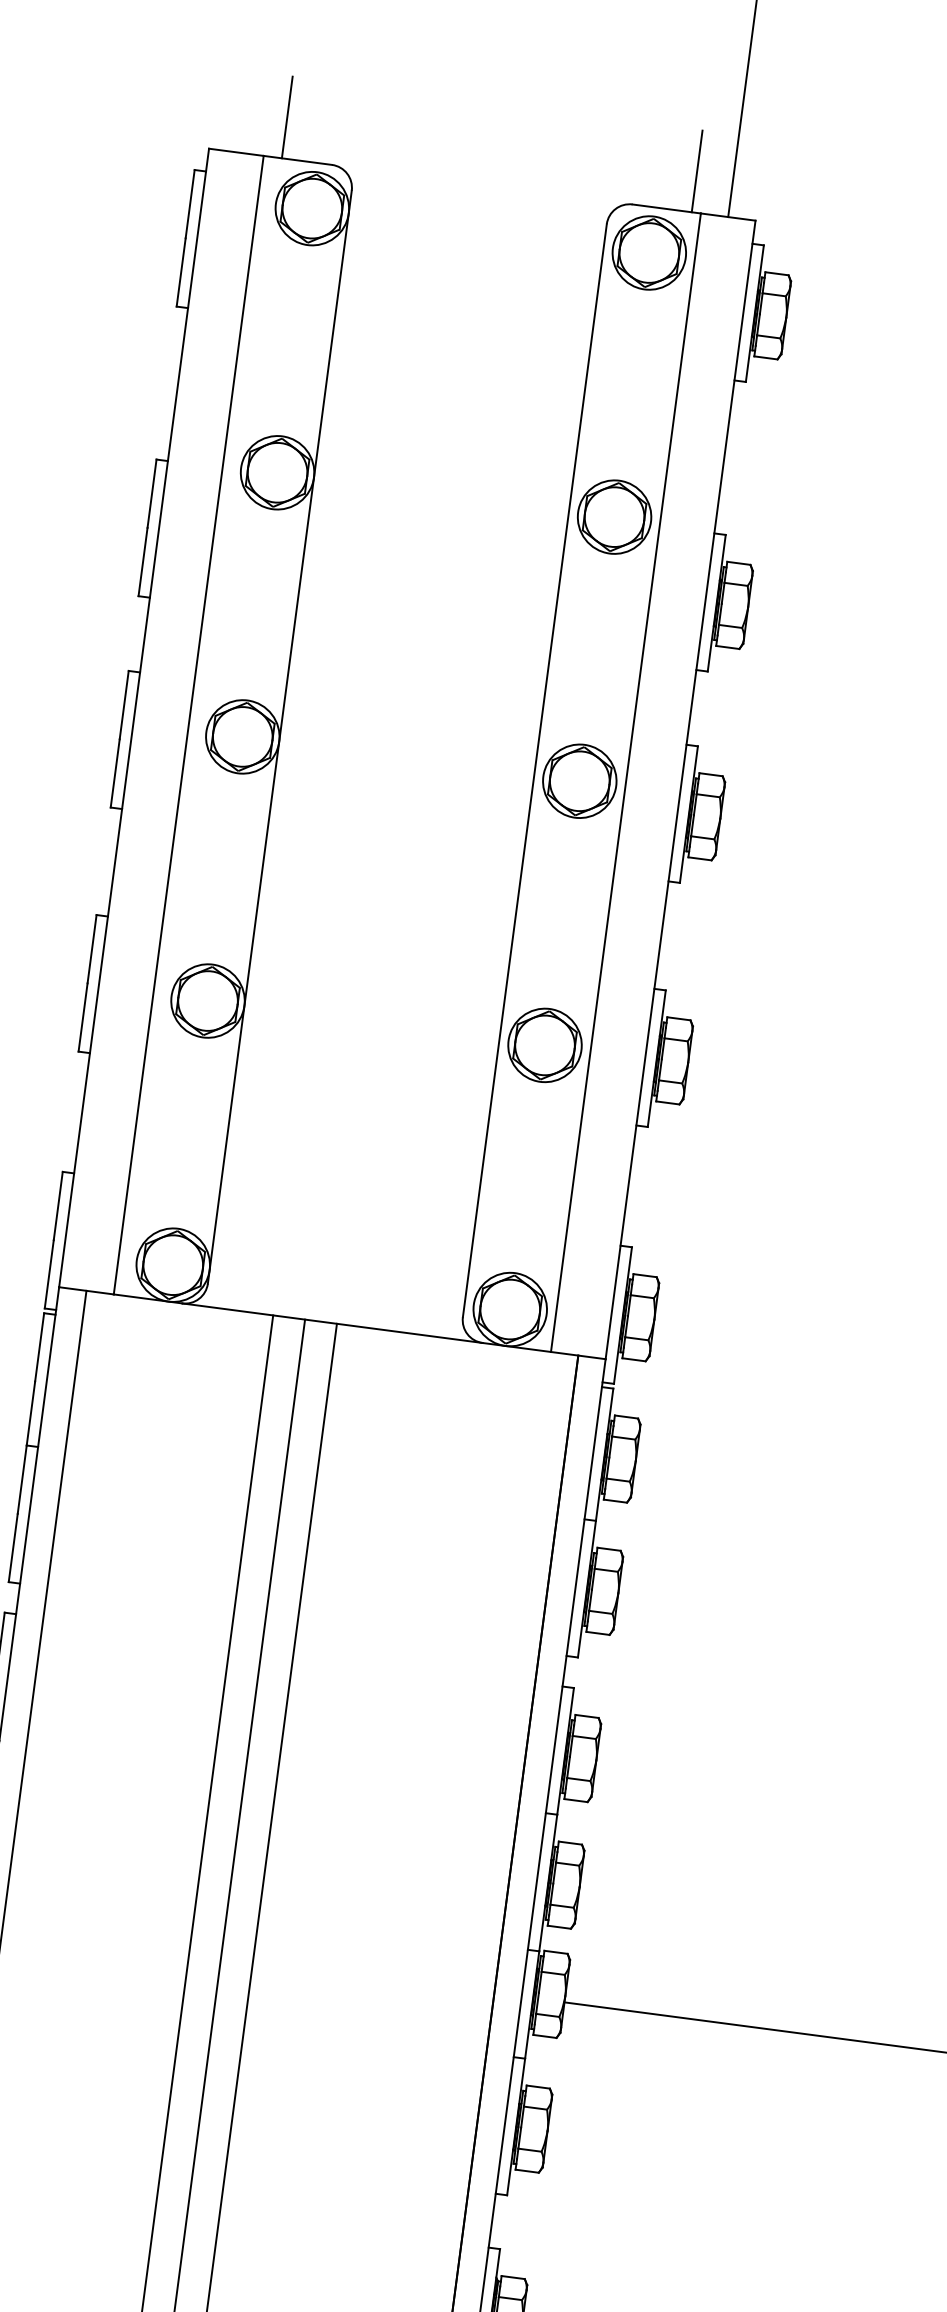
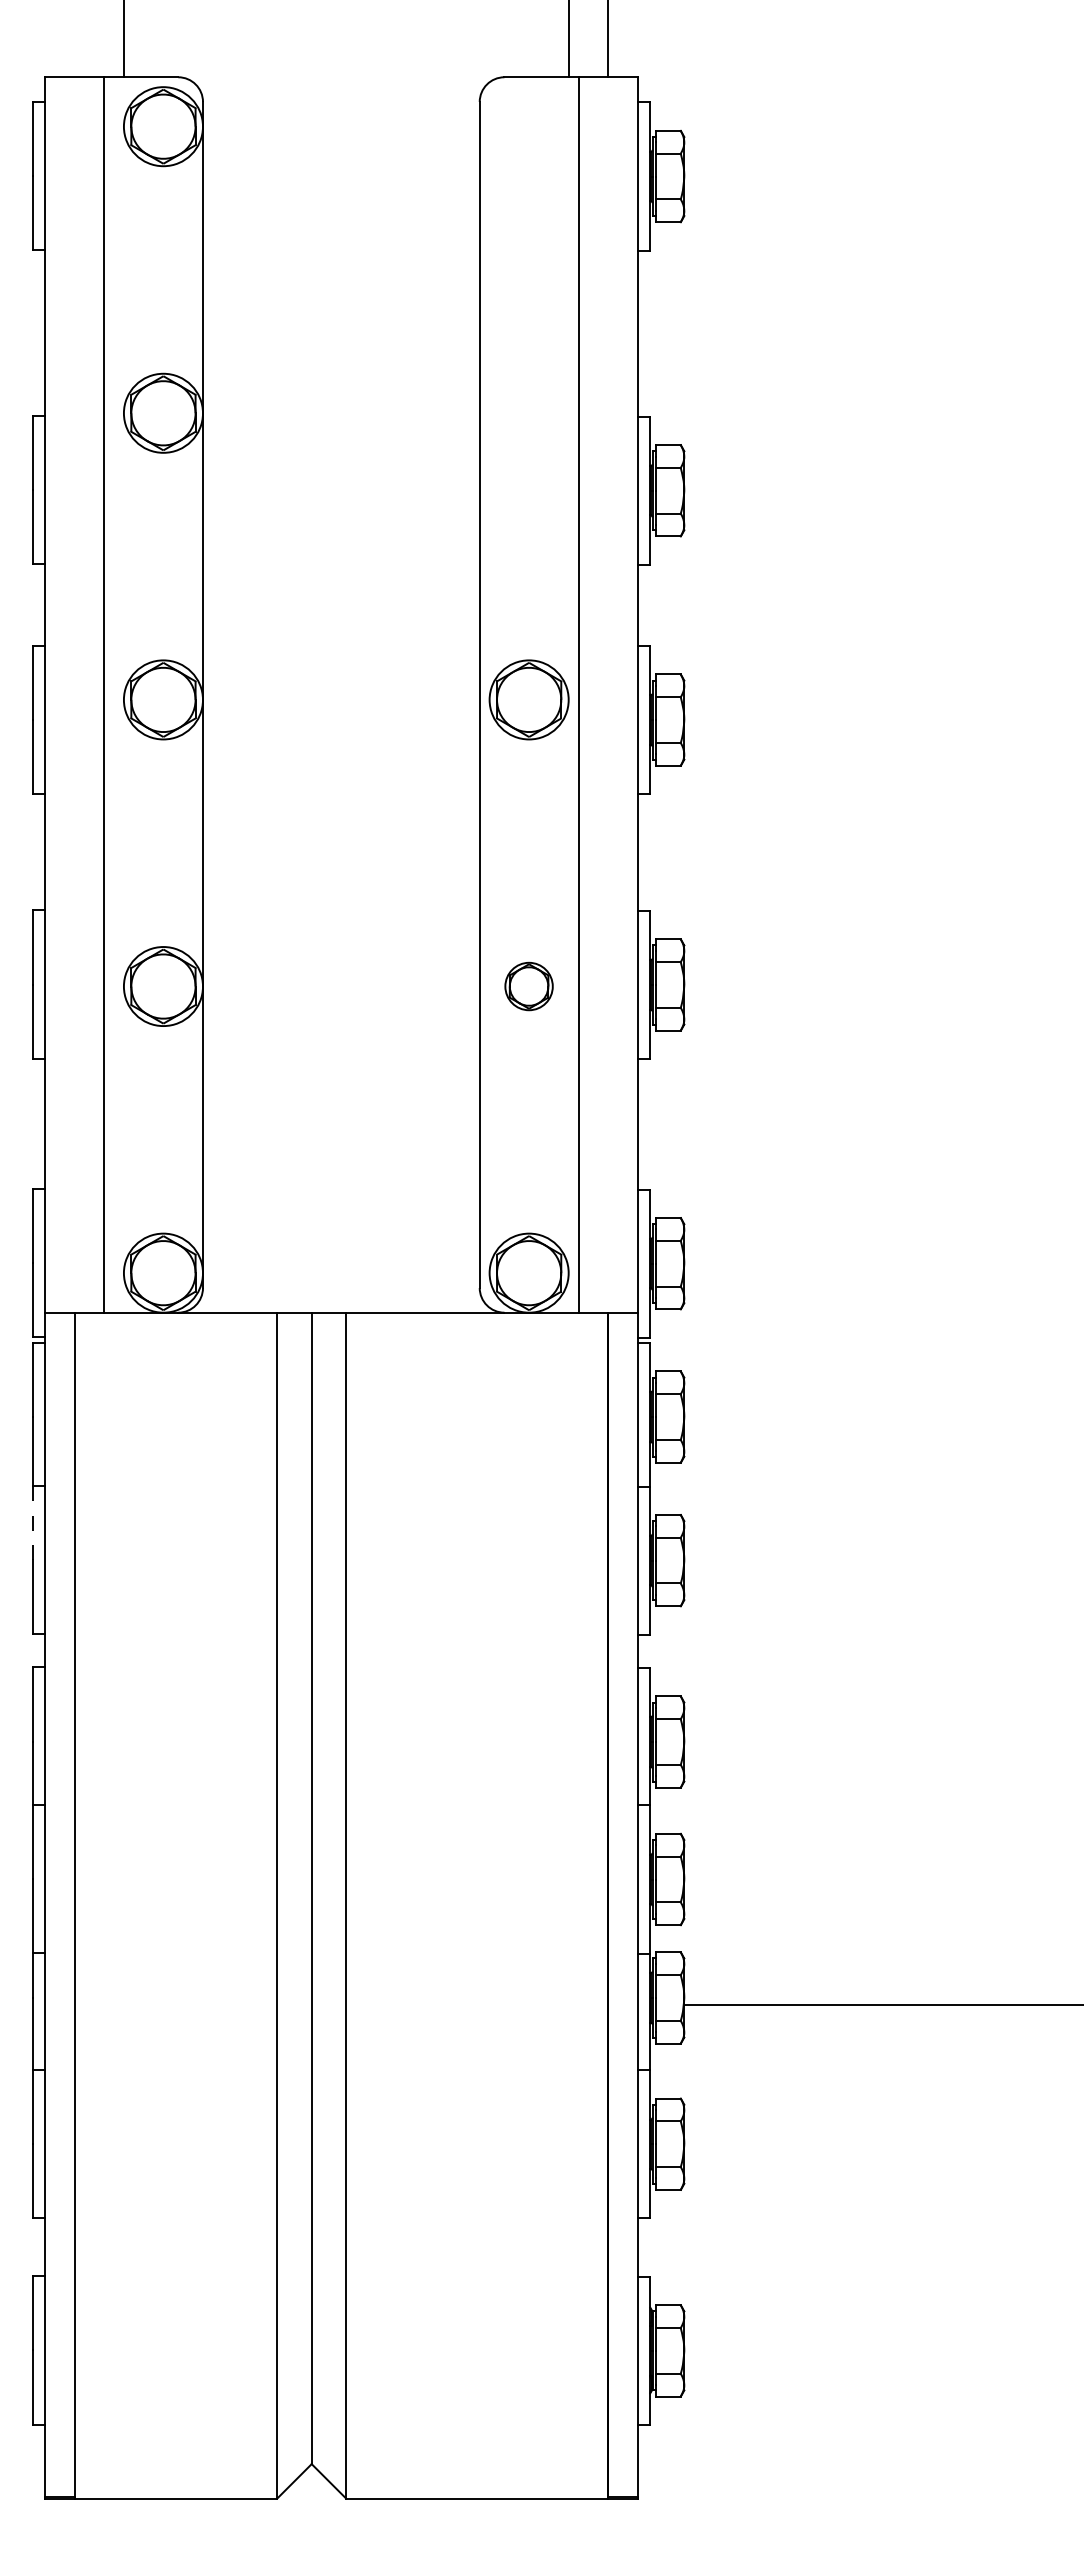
part: (648, 252) -> (528, 126), removed
part: (614, 516) -> (528, 412), removed
part: (544, 1045) -> (528, 986), size x0.6
line: (22, 1479) -> (32, 1522), solid -> dashed

